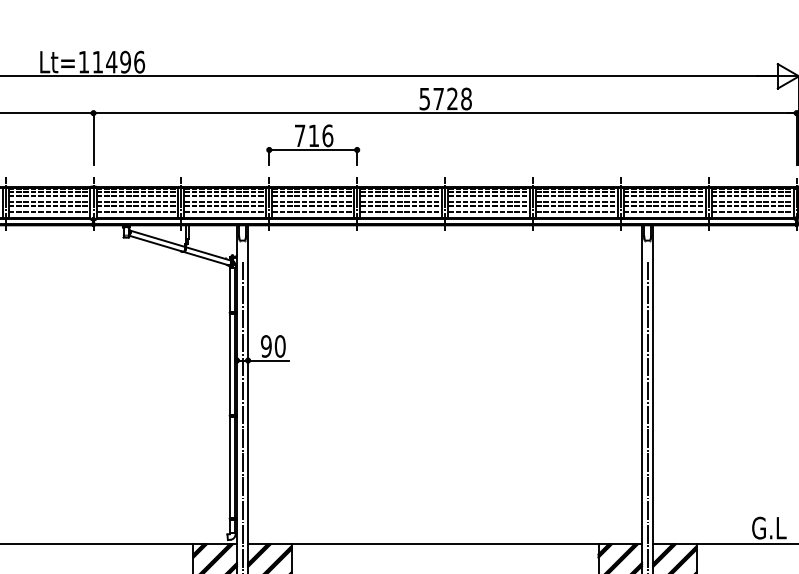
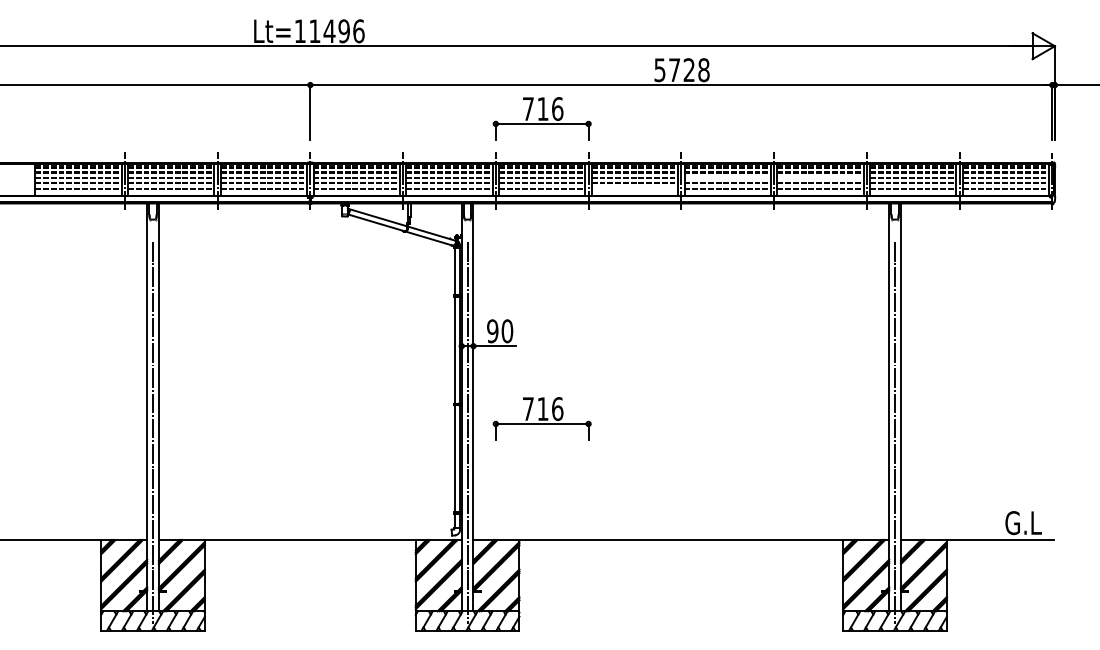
line: (488, 201) -> (727, 178), removed
line: (576, 201) -> (820, 178), removed
line: (400, 212) -> (634, 189), removed
part: (312, 429) -> (541, 418), added

